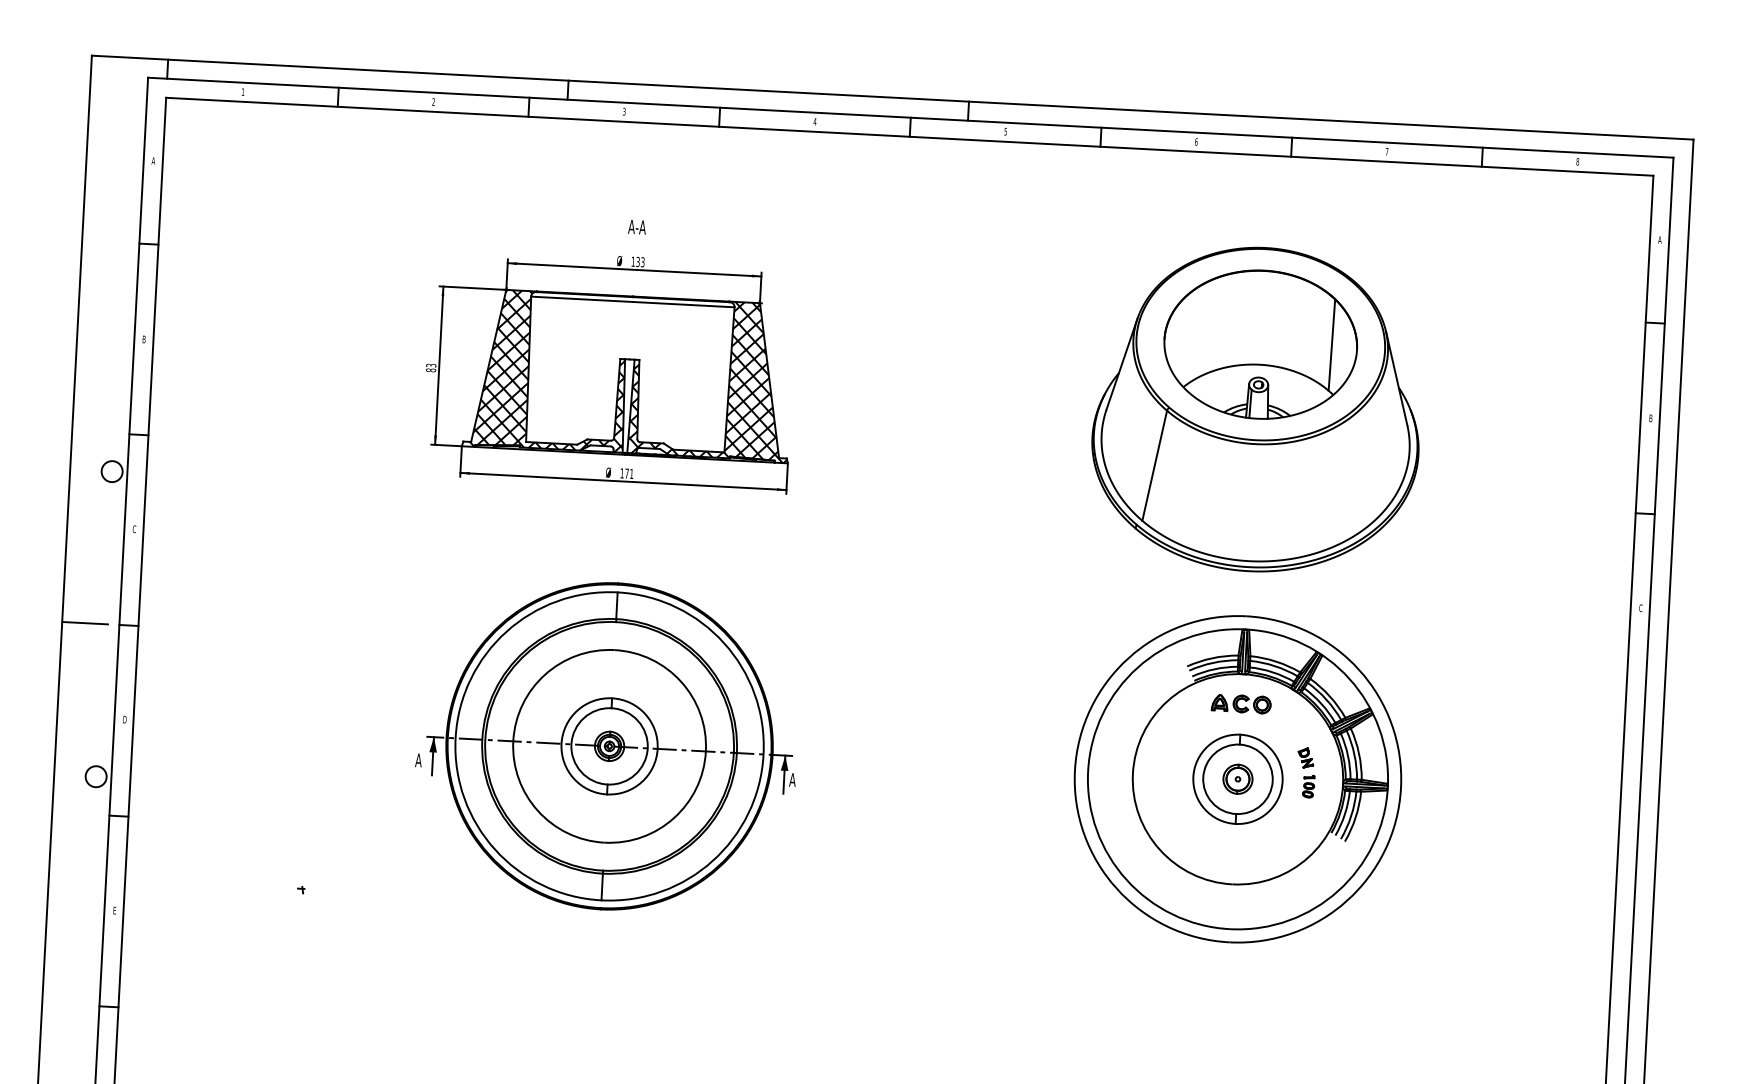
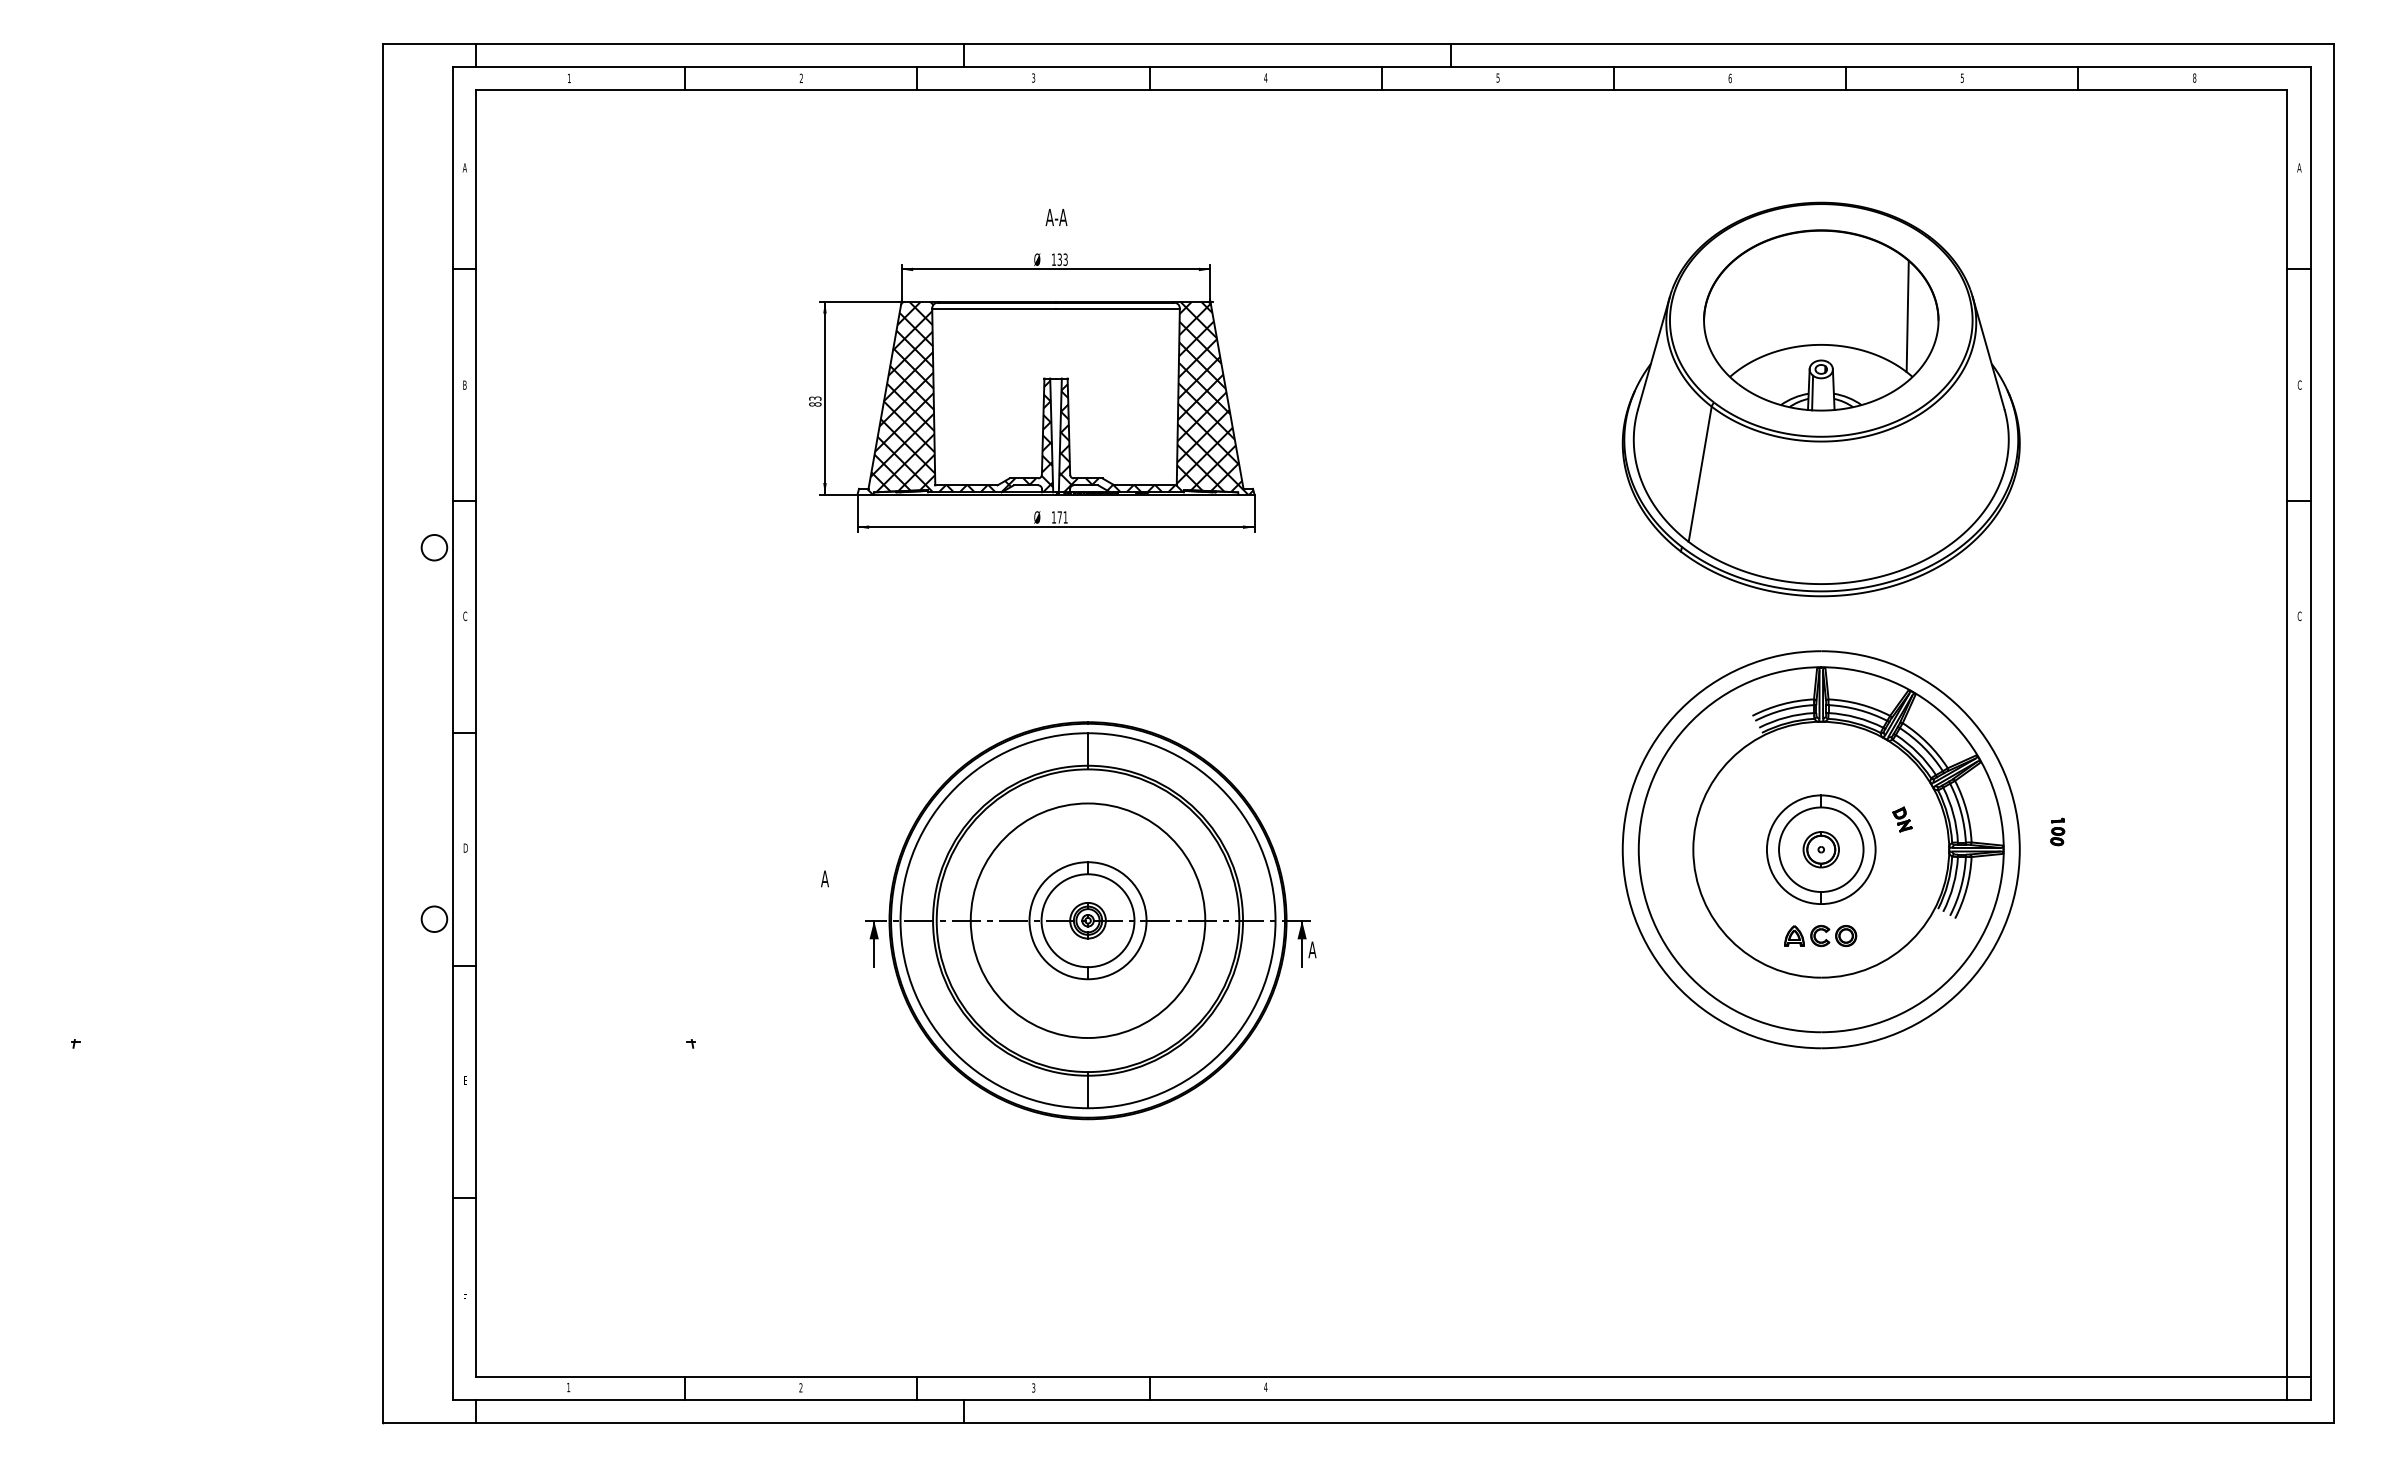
text: (1386, 151) -> (1961, 77), 7 -> 5
text: (1650, 417) -> (2299, 384), B -> C
line: (85, 623) -> (411, 733), removed
part: (1241, 704) -> (1820, 936), moved
part: (611, 746) -> (1090, 920), moved
part: (1308, 786) -> (2057, 831), moved

